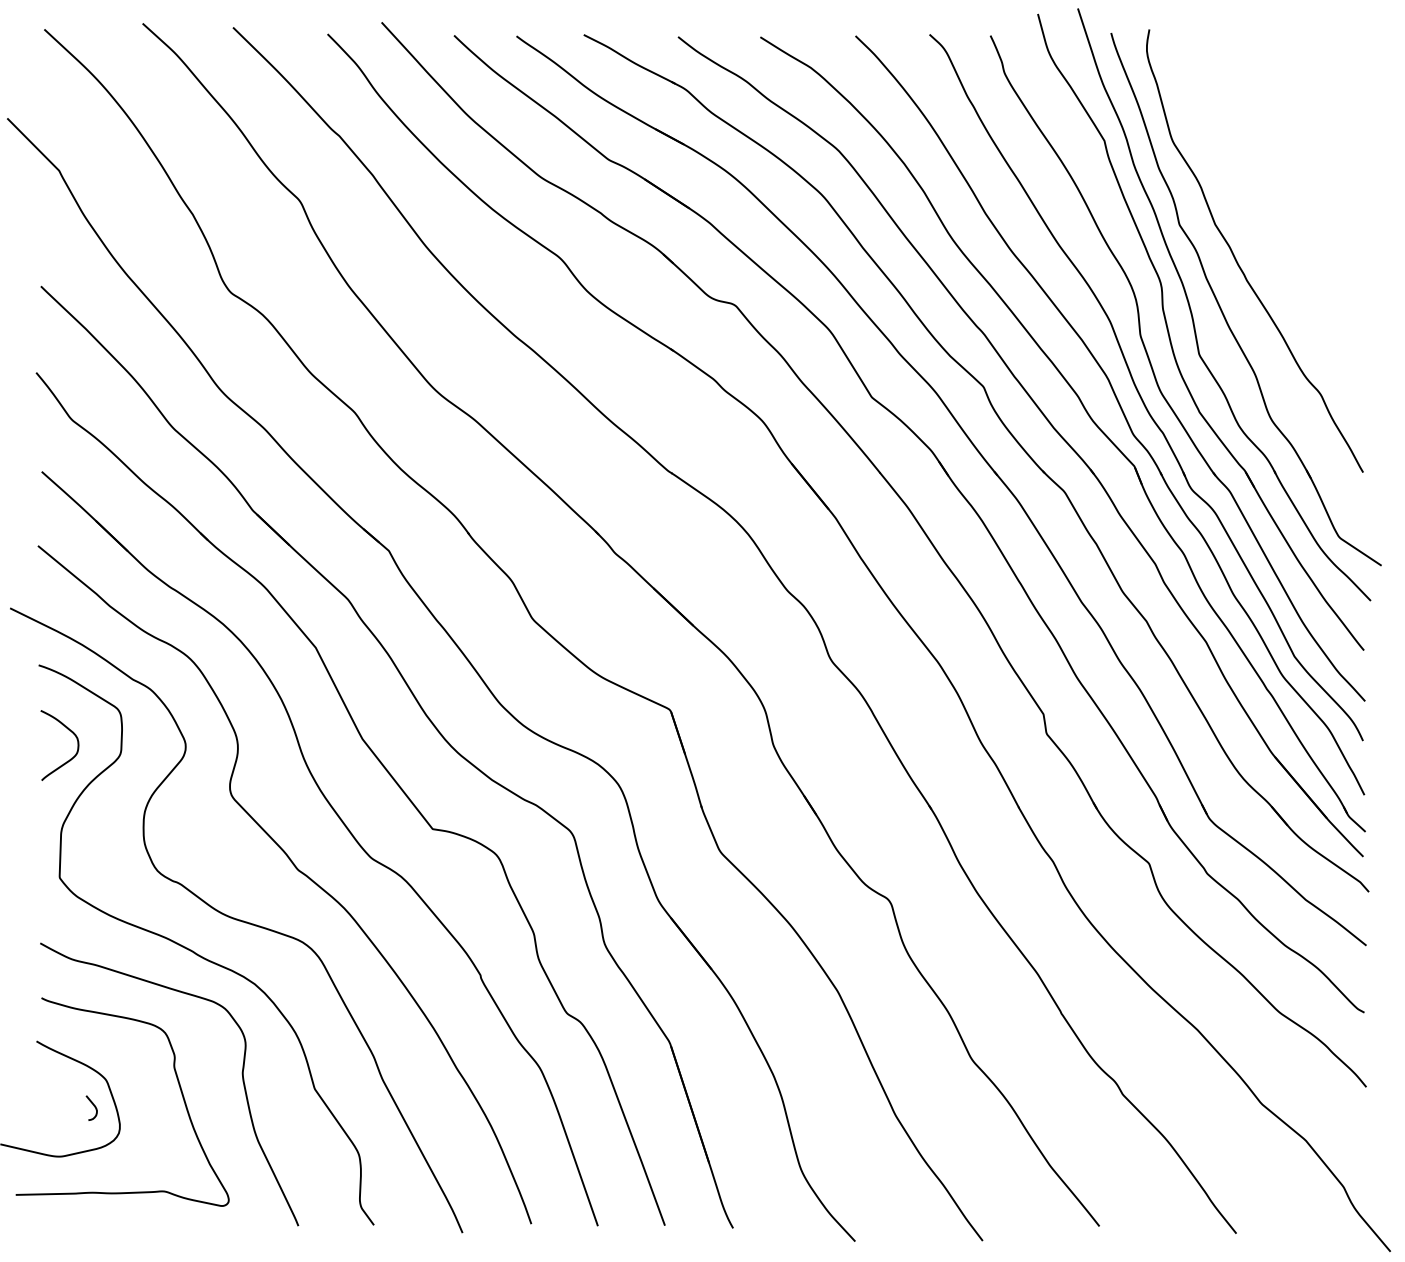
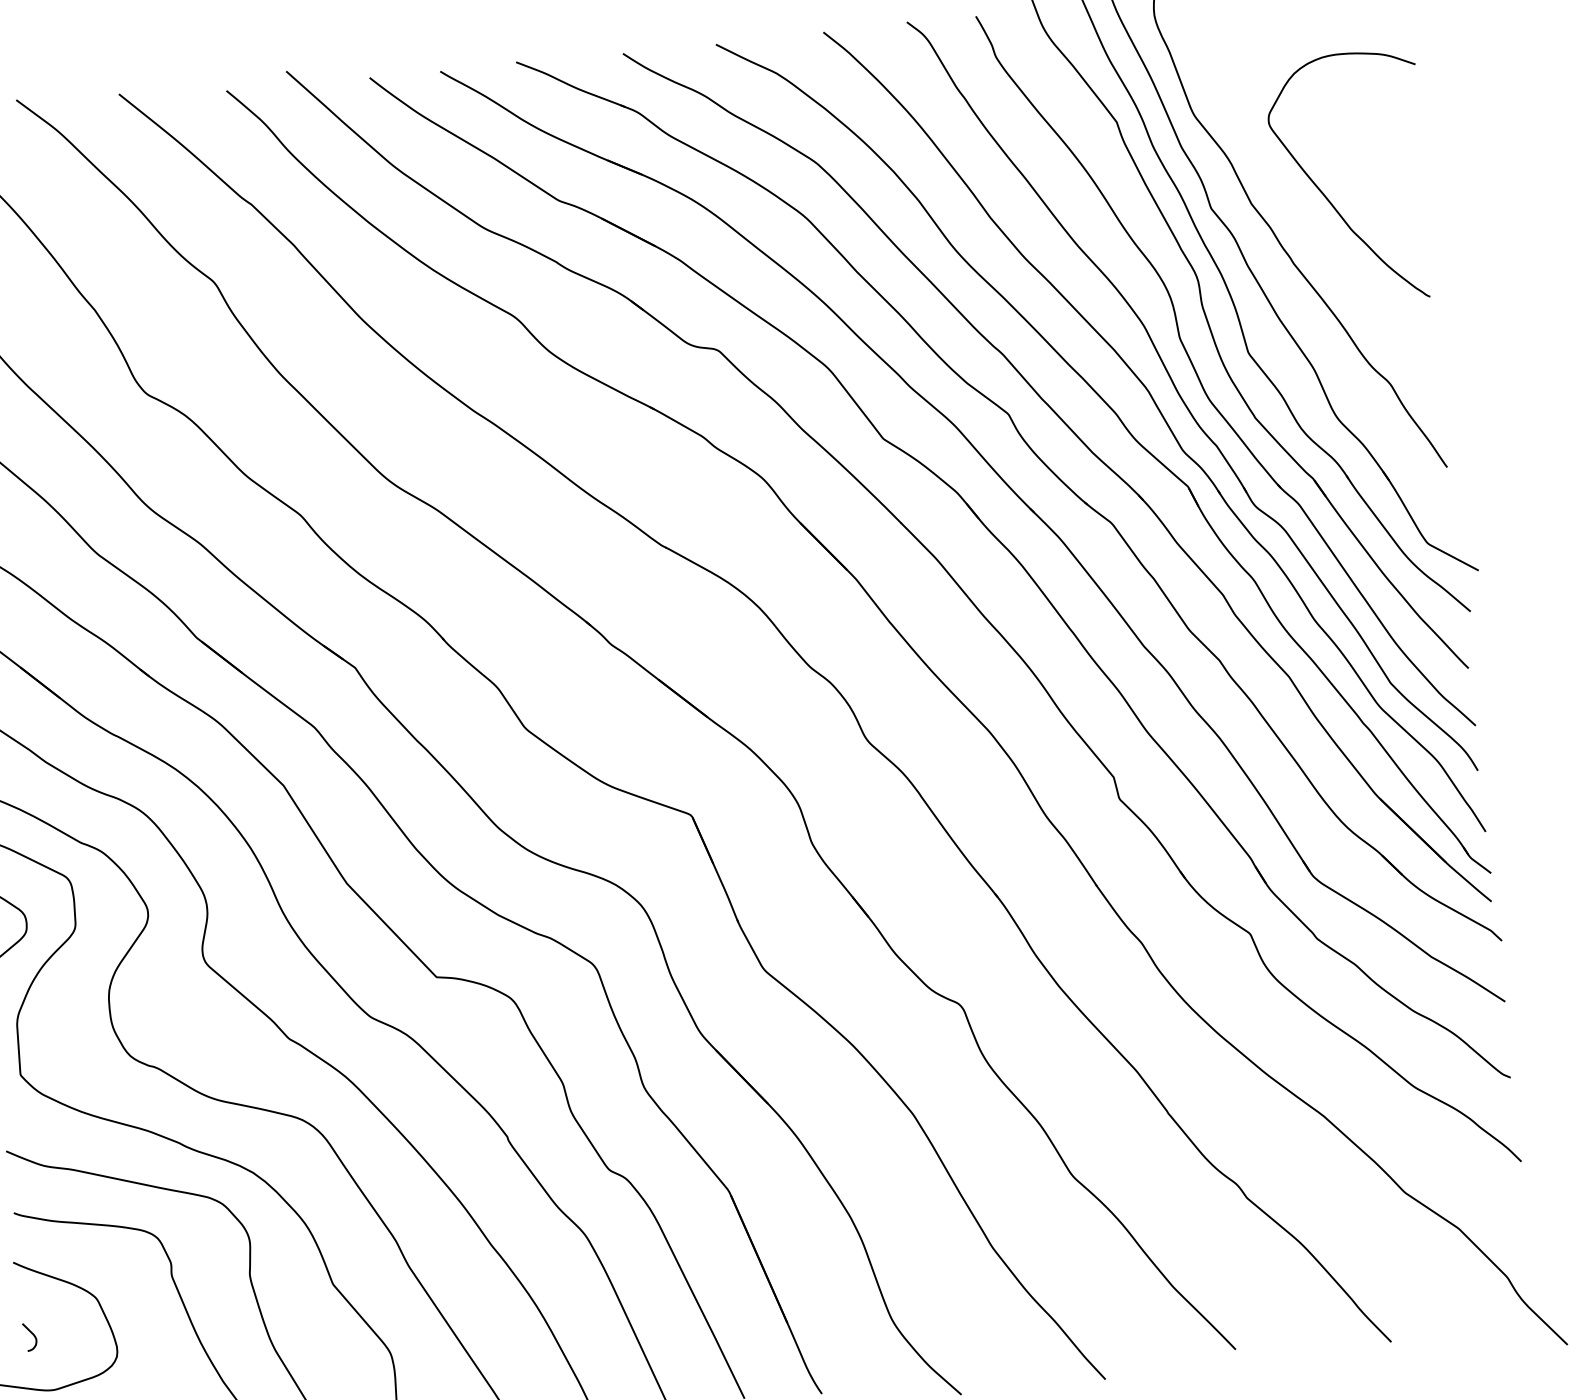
curve: (1282, 225) -> (1327, 197), added
curve: (93, 1106) -> (31, 1335), moved

